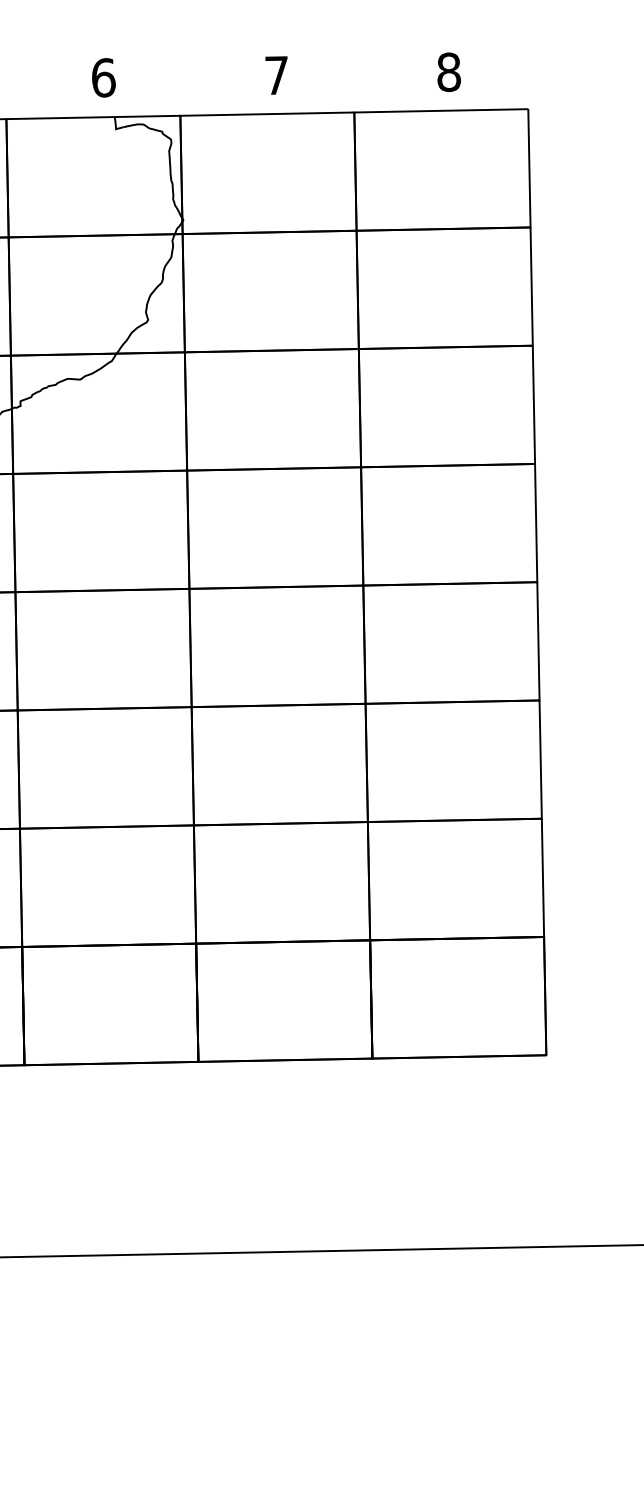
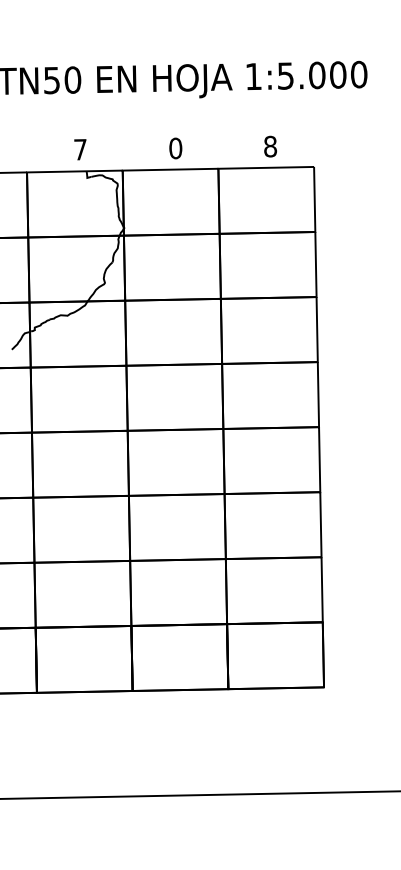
text: (276, 75) -> (175, 148), 7 -> 0
text: (103, 77) -> (80, 149), 6 -> 7

